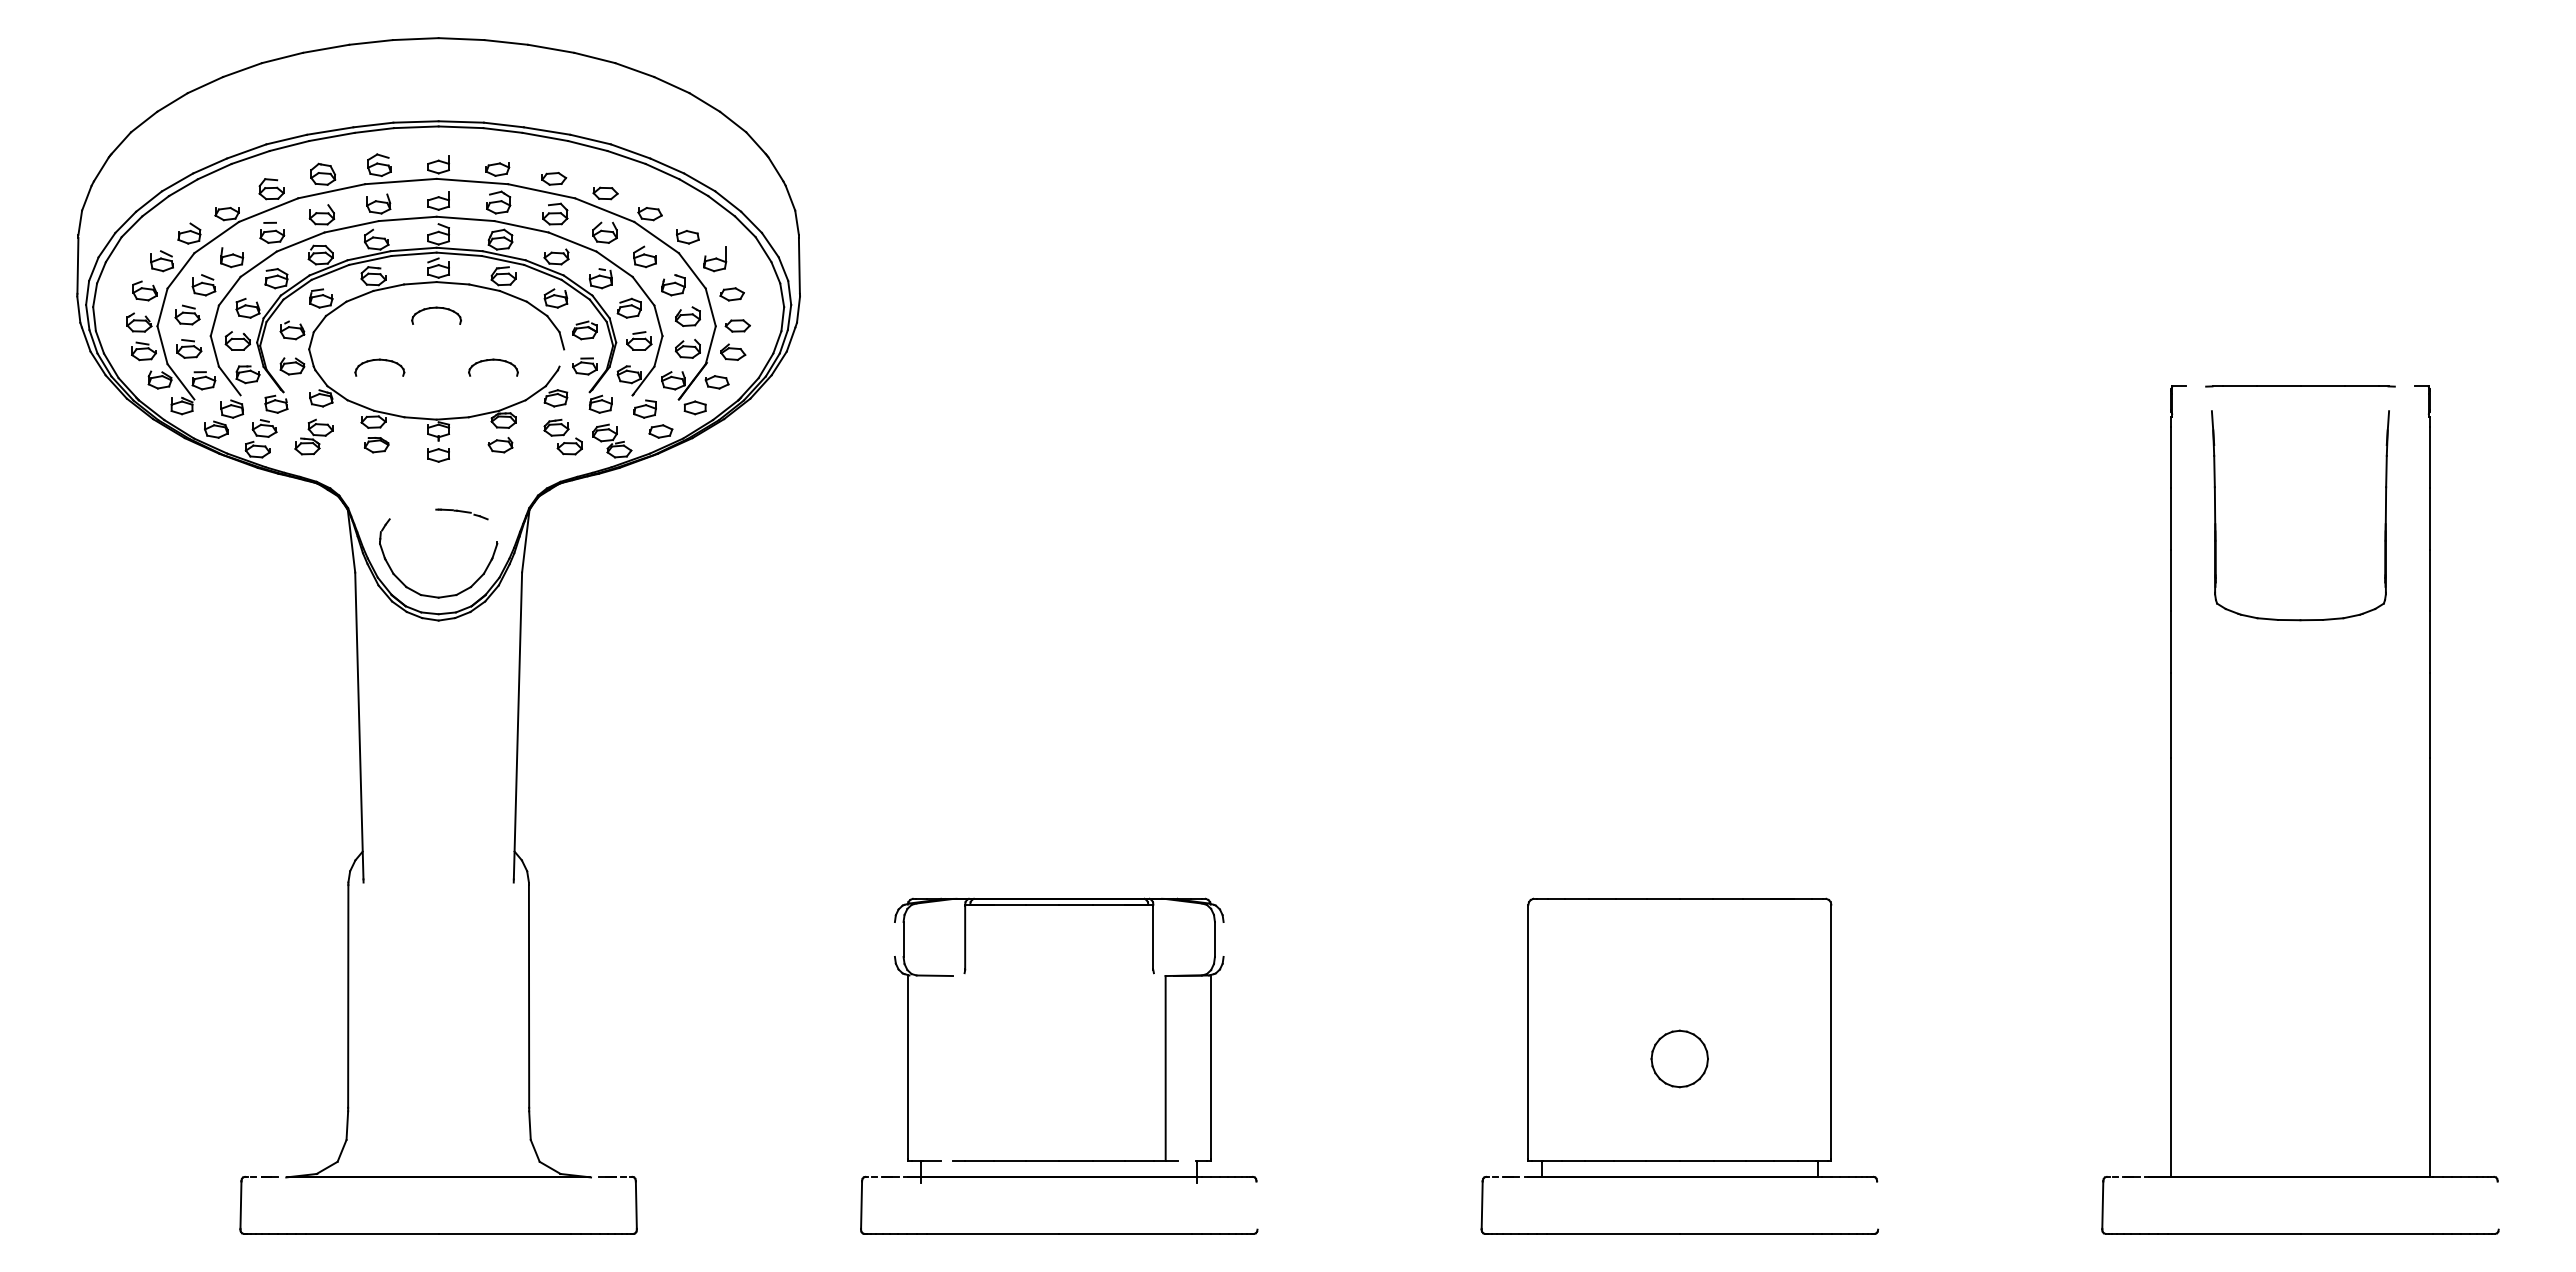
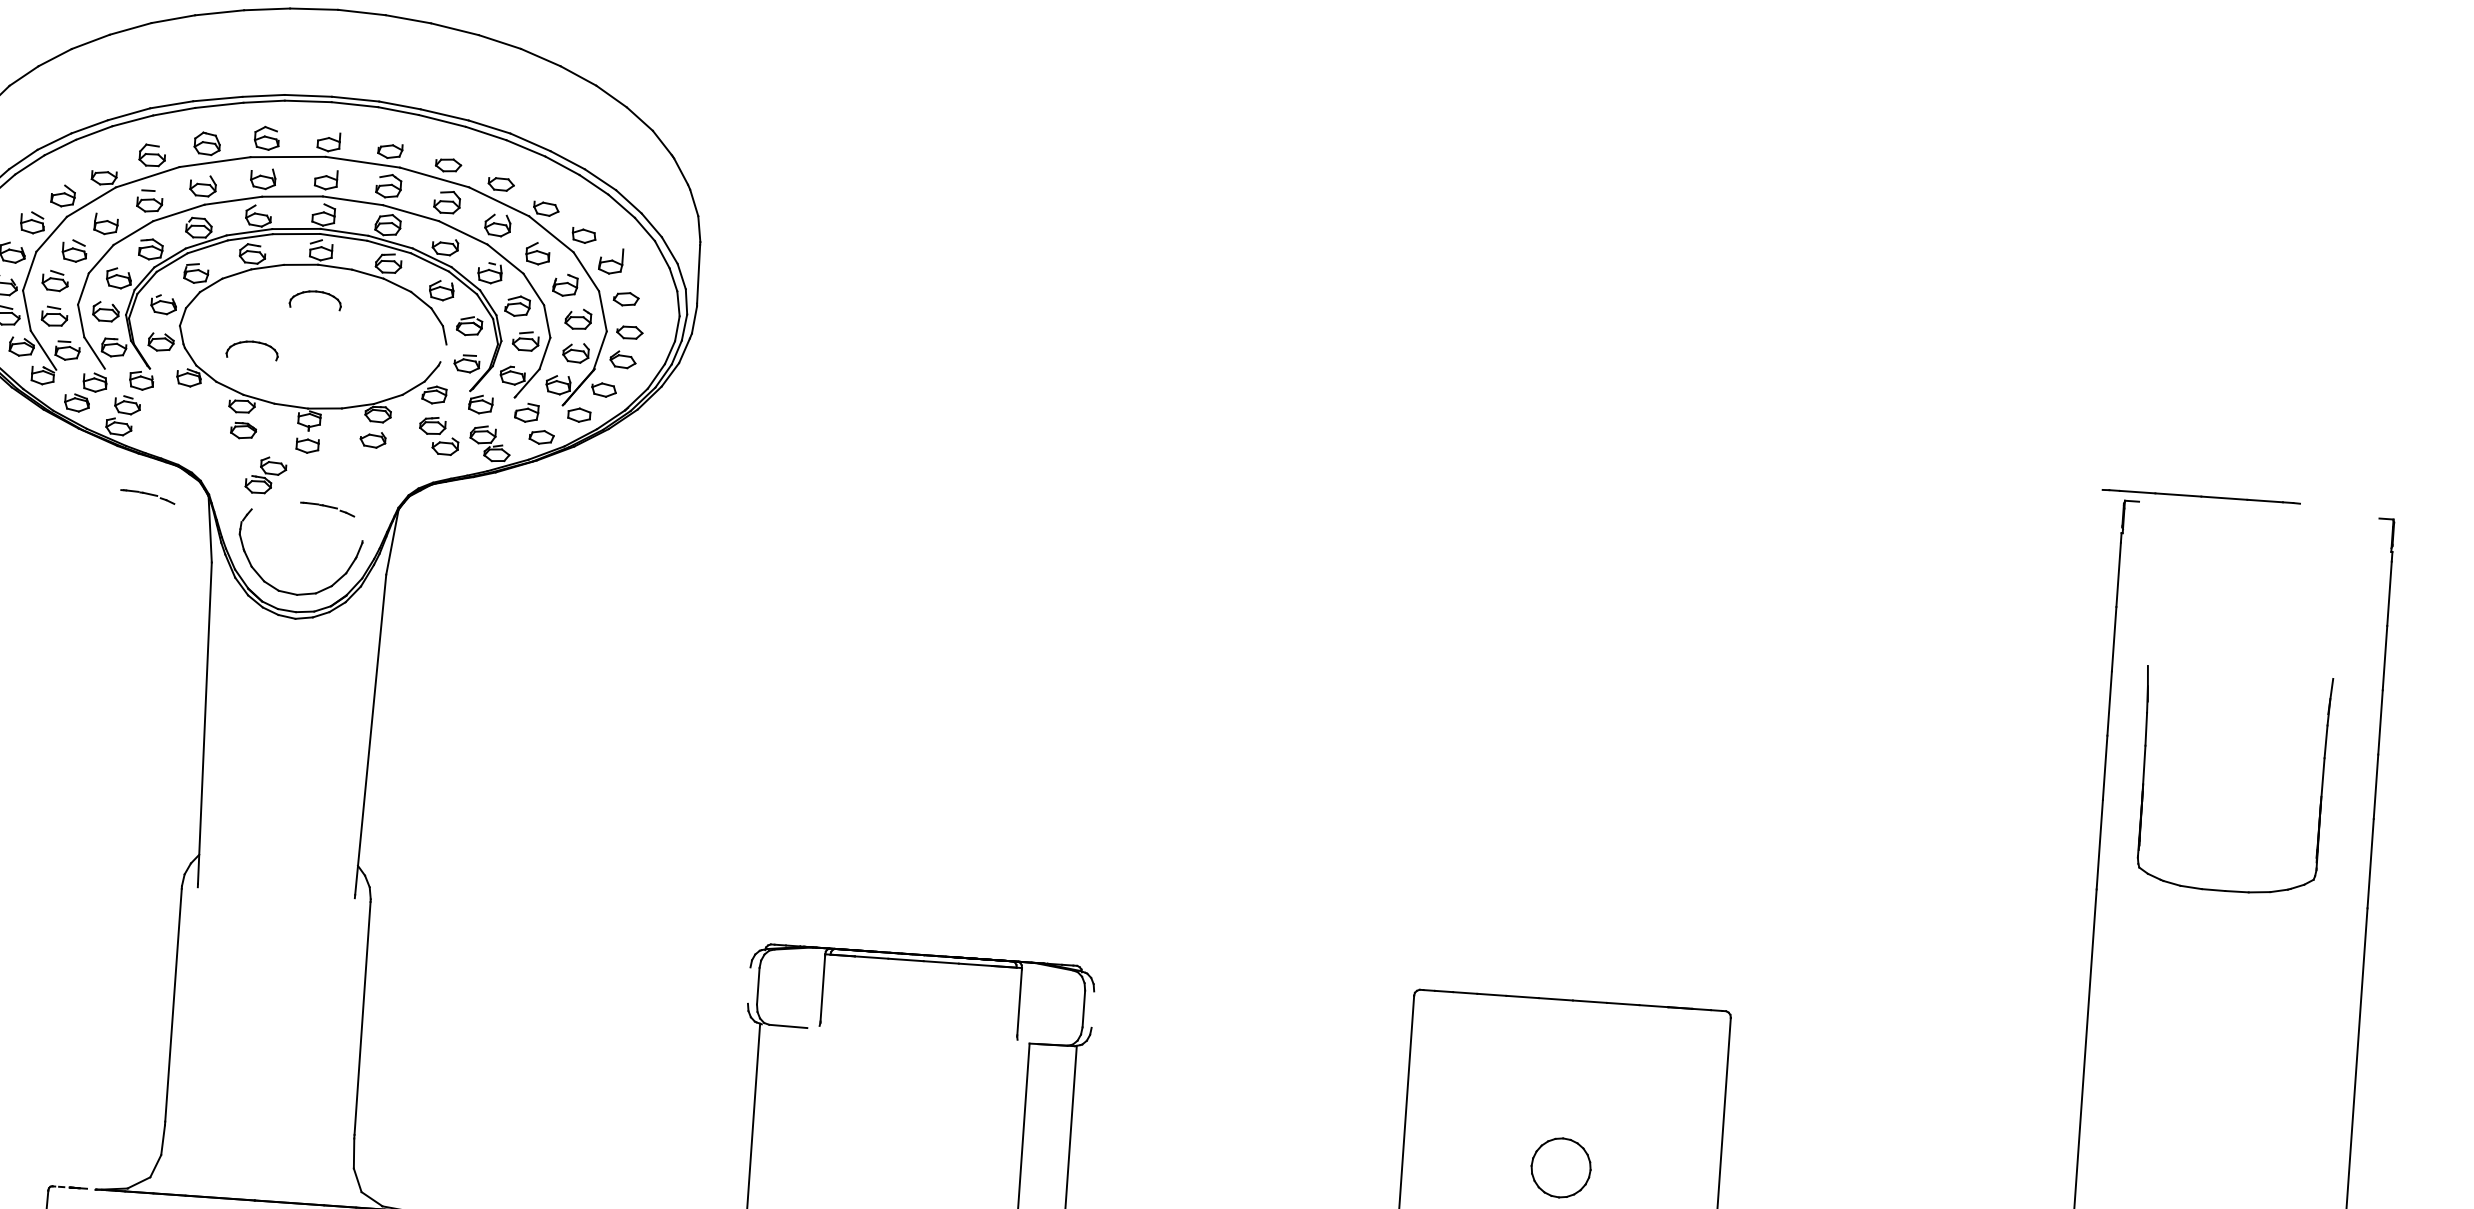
part: (493, 360) -> (371, 350), removed
line: (2300, 386) -> (2201, 496), moved
part: (313, 436) -> (265, 474), moved
part: (289, 514) -> (147, 497), added
part: (2216, 518) -> (2144, 778), moved

